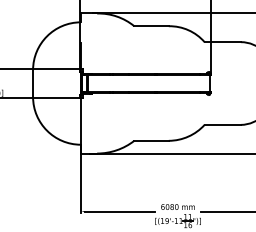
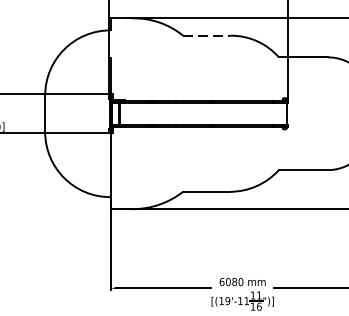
line: (152, 26) -> (207, 36), solid -> dashed

